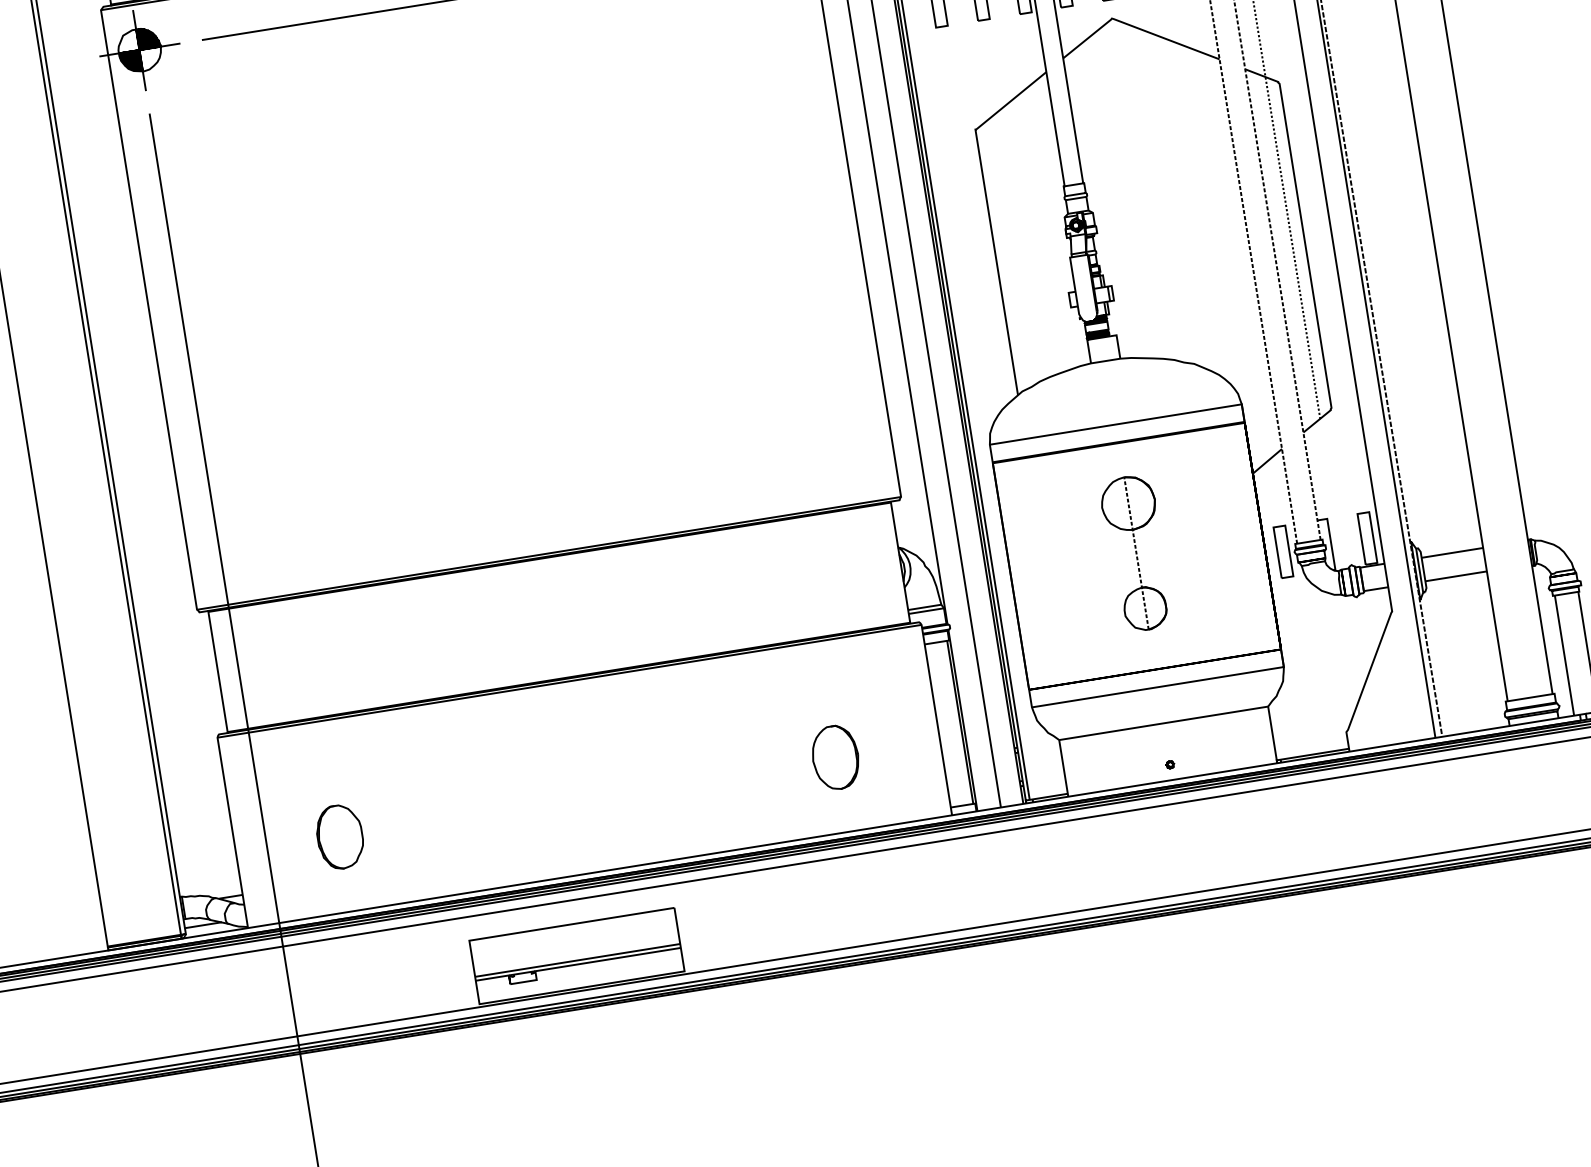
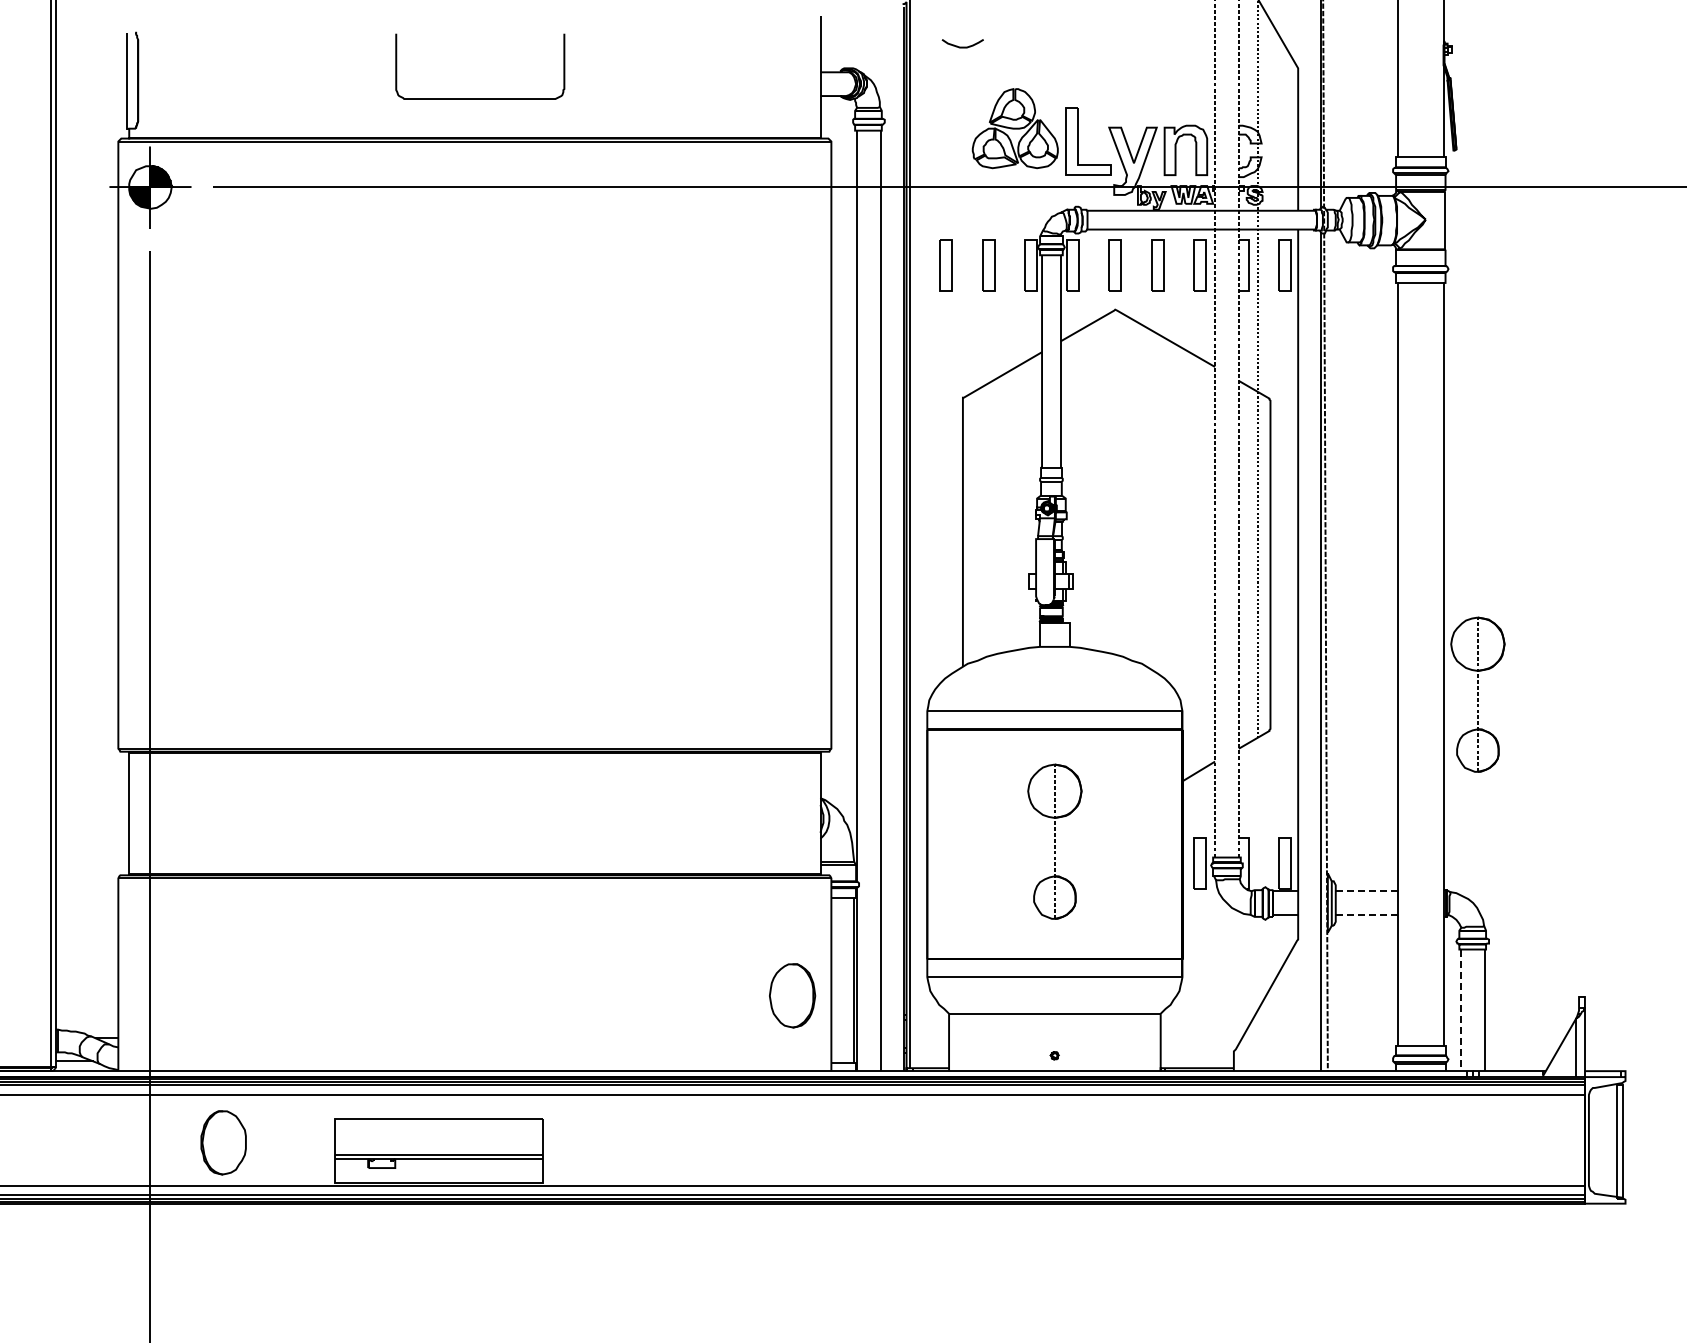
part: (1530, 341) -> (1477, 694), added
line: (1453, 553) -> (1367, 891), solid -> dashed
line: (1456, 575) -> (1367, 914), solid -> dashed
line: (1564, 655) -> (1461, 1010), solid -> dashed
part: (835, 757) -> (792, 995), moved
part: (339, 836) -> (223, 1142), moved

